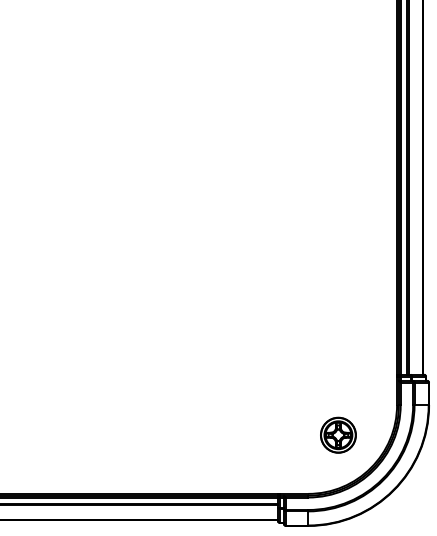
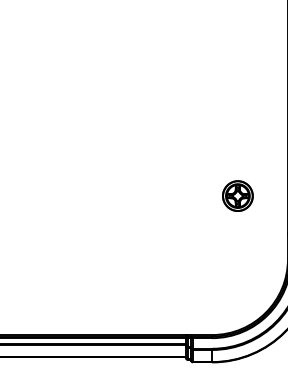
part: (338, 434) -> (237, 195), moved

